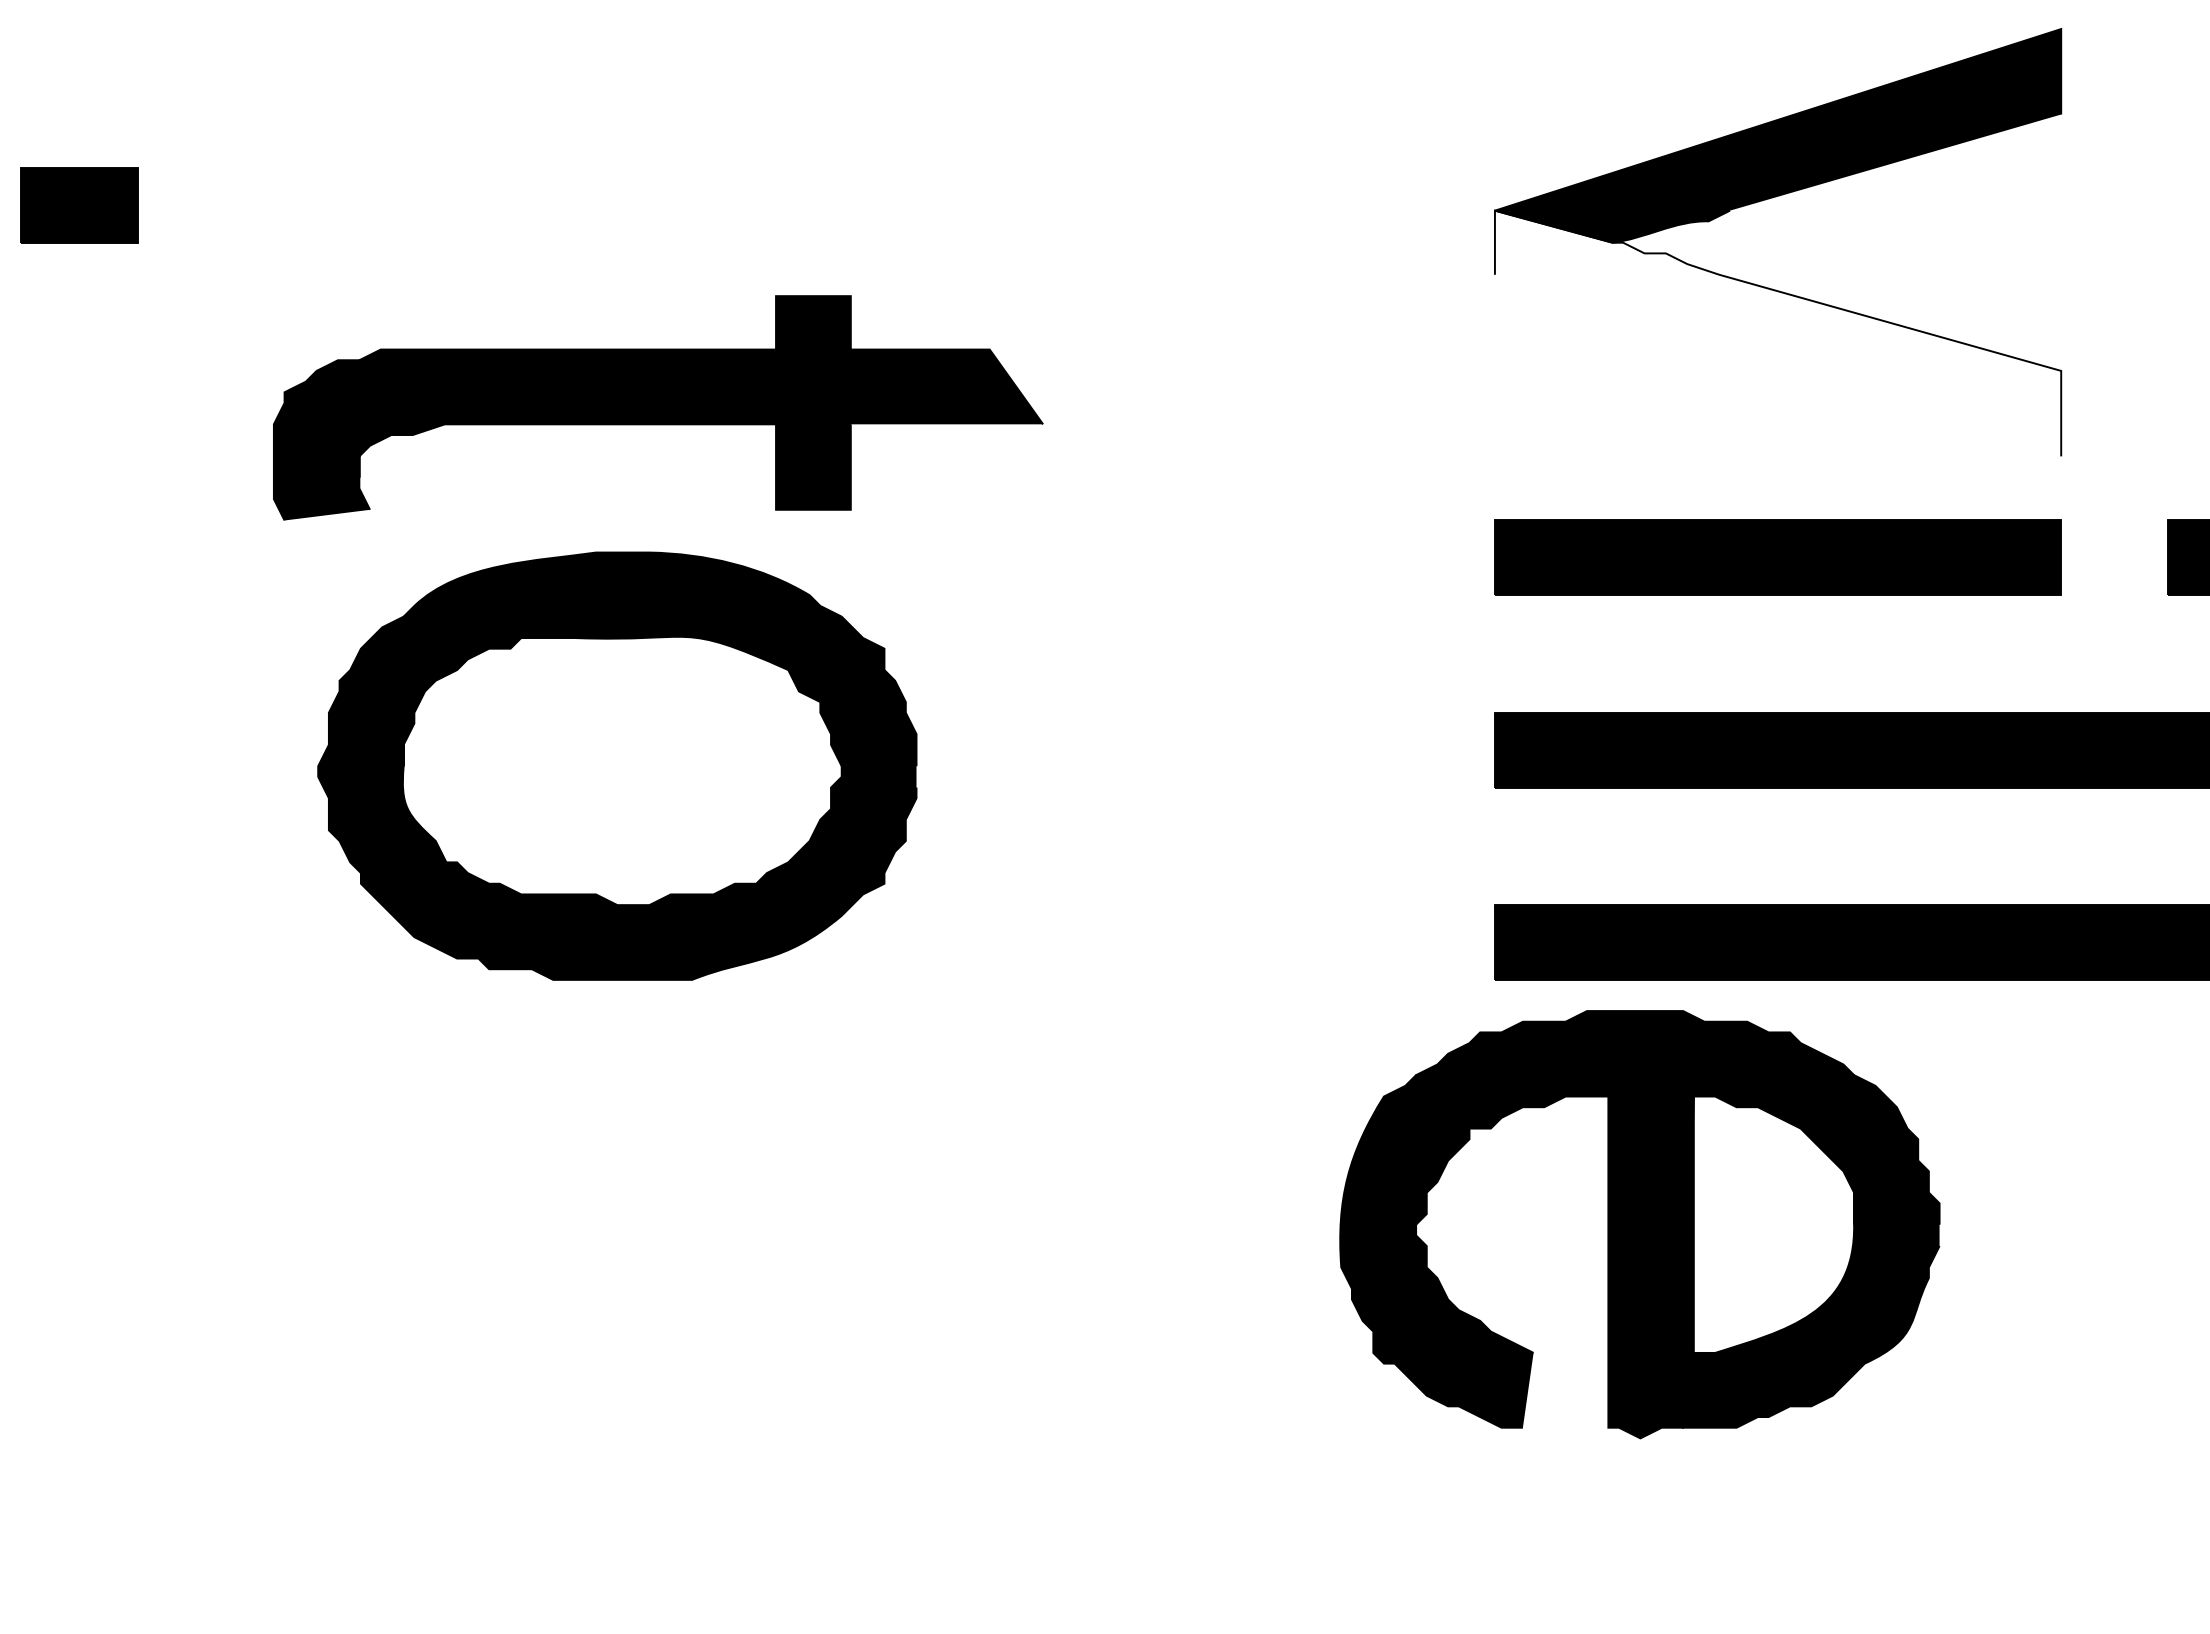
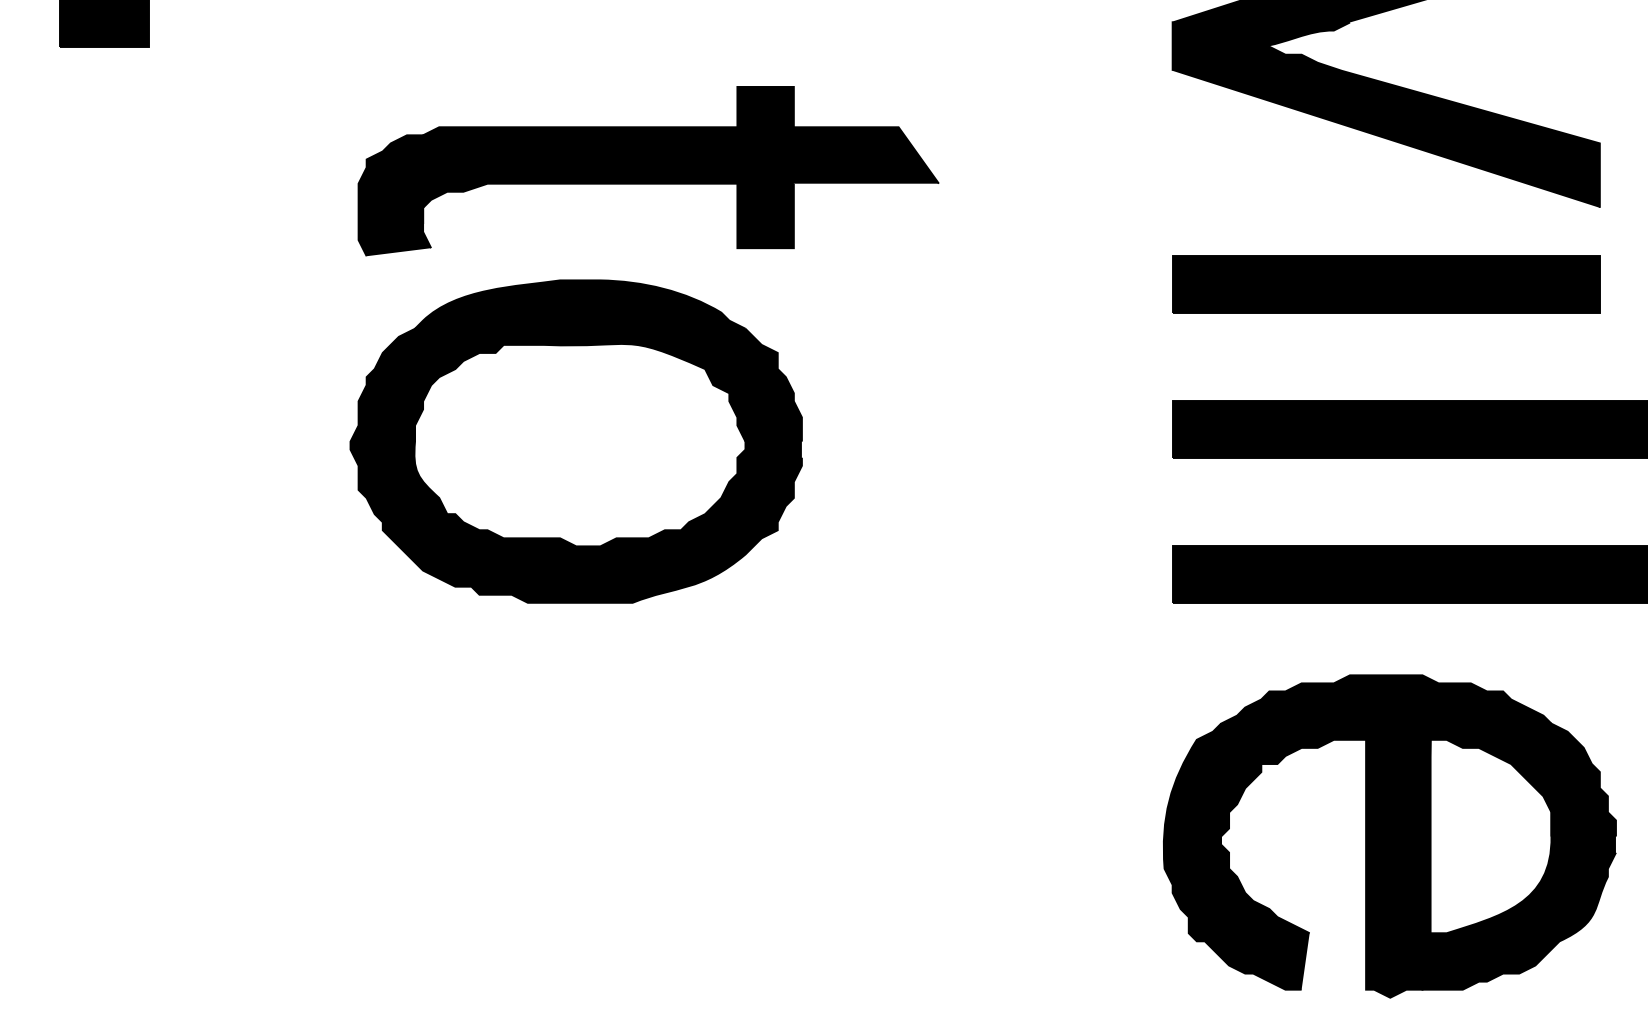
fill: (1777, 333) -> (1385, 115), added
part: (658, 407) -> (648, 170), moved
part: (617, 765) -> (576, 441), moved
part: (1639, 1224) -> (1389, 836), moved

